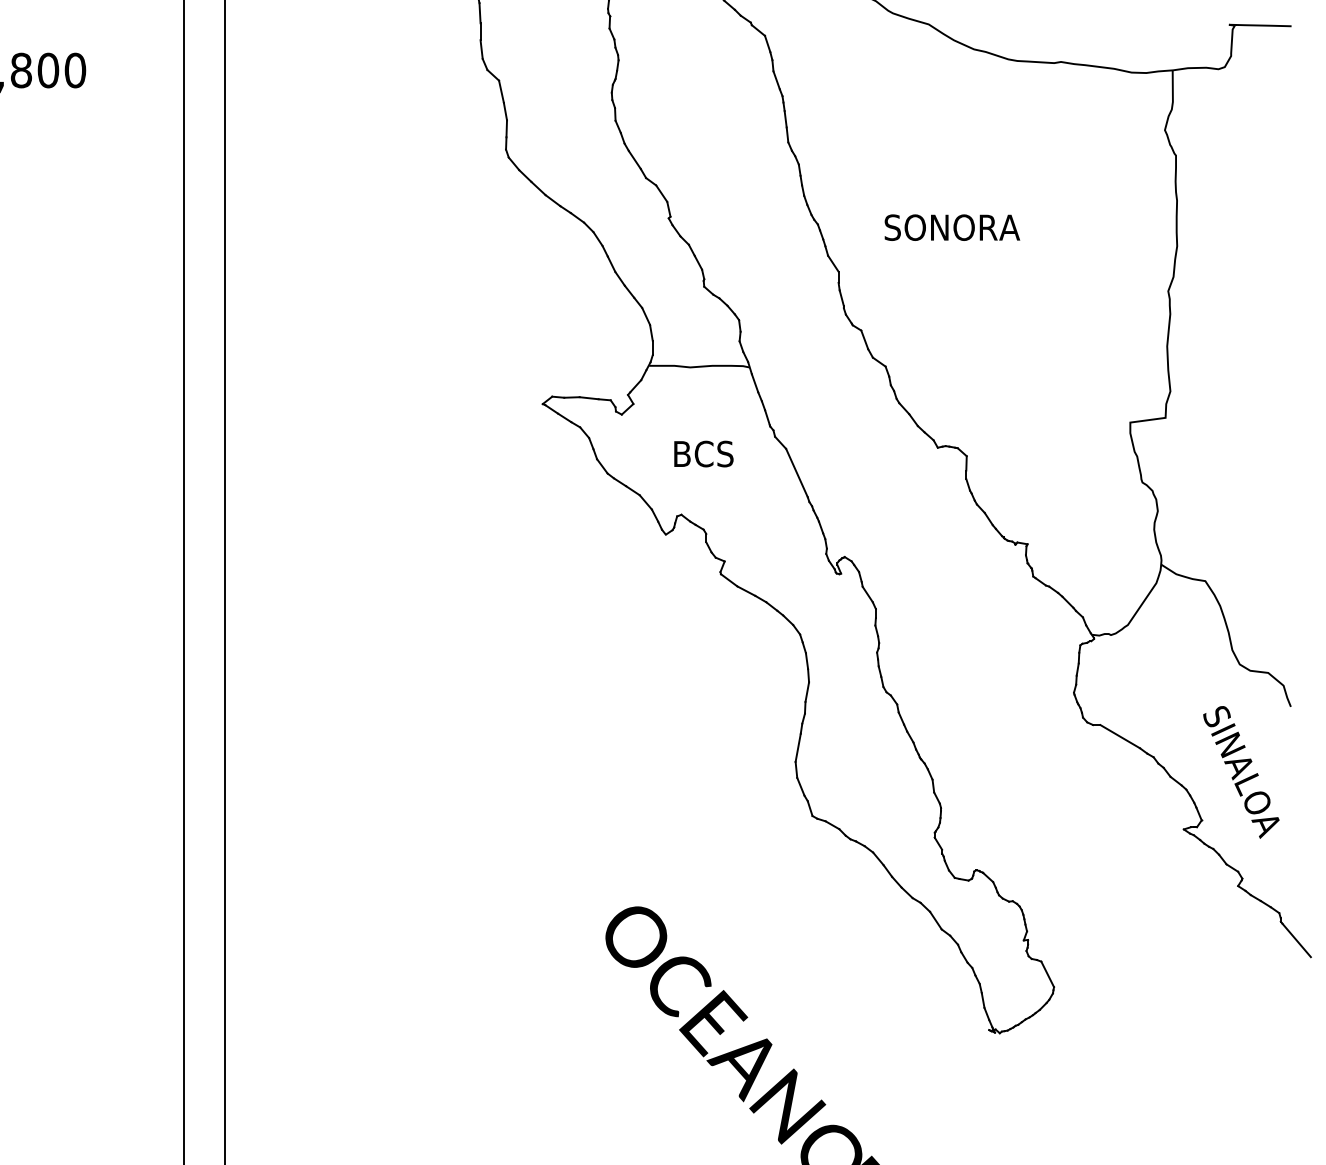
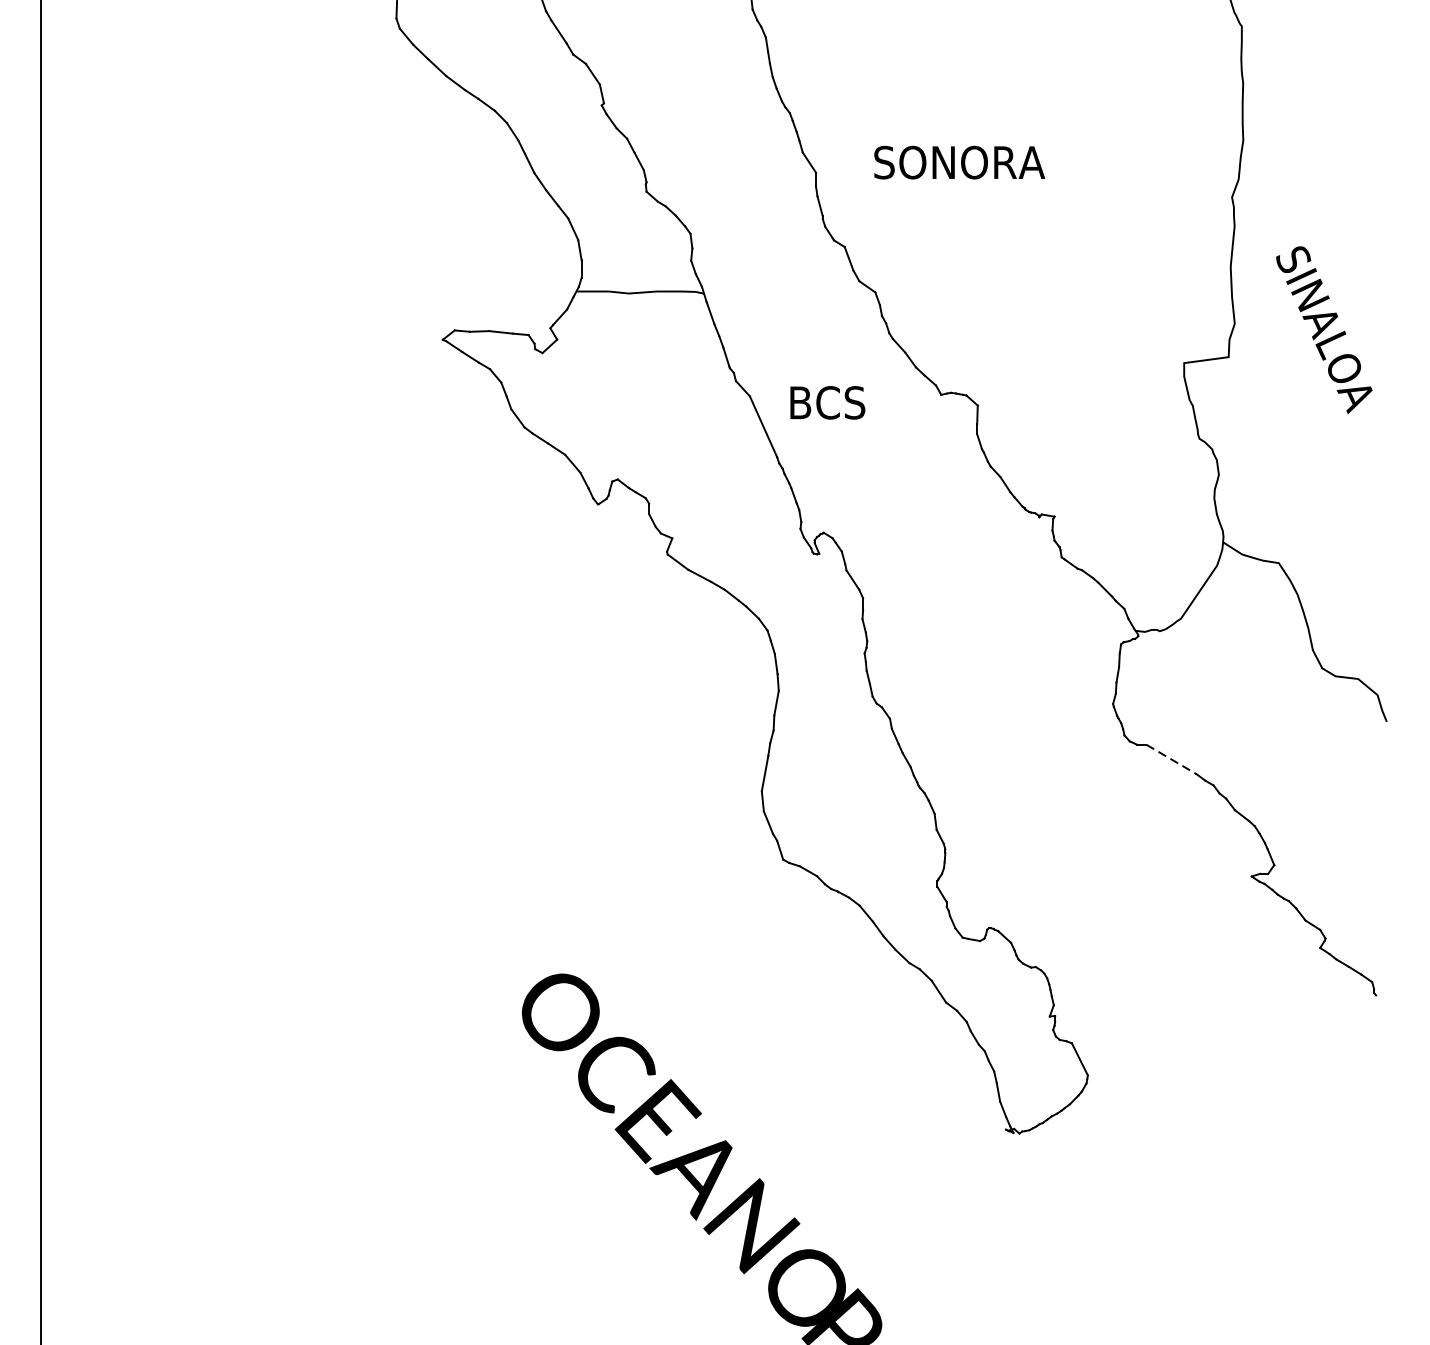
text: (952, 227) -> (959, 162), moved
text: (703, 453) -> (827, 402), moved
line: (1120, 736) -> (1171, 759), solid -> dashed
text: (1241, 772) -> (1324, 330), moved
line: (1296, 940) -> (1393, 1016), removed

